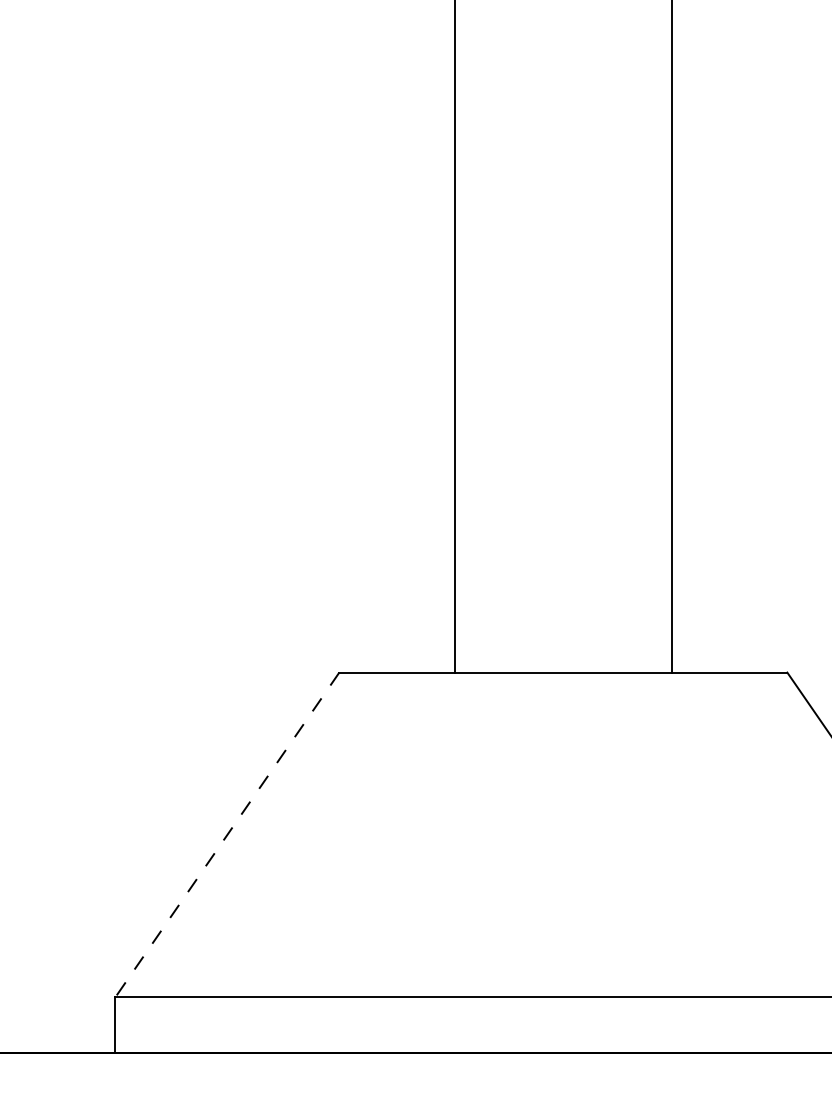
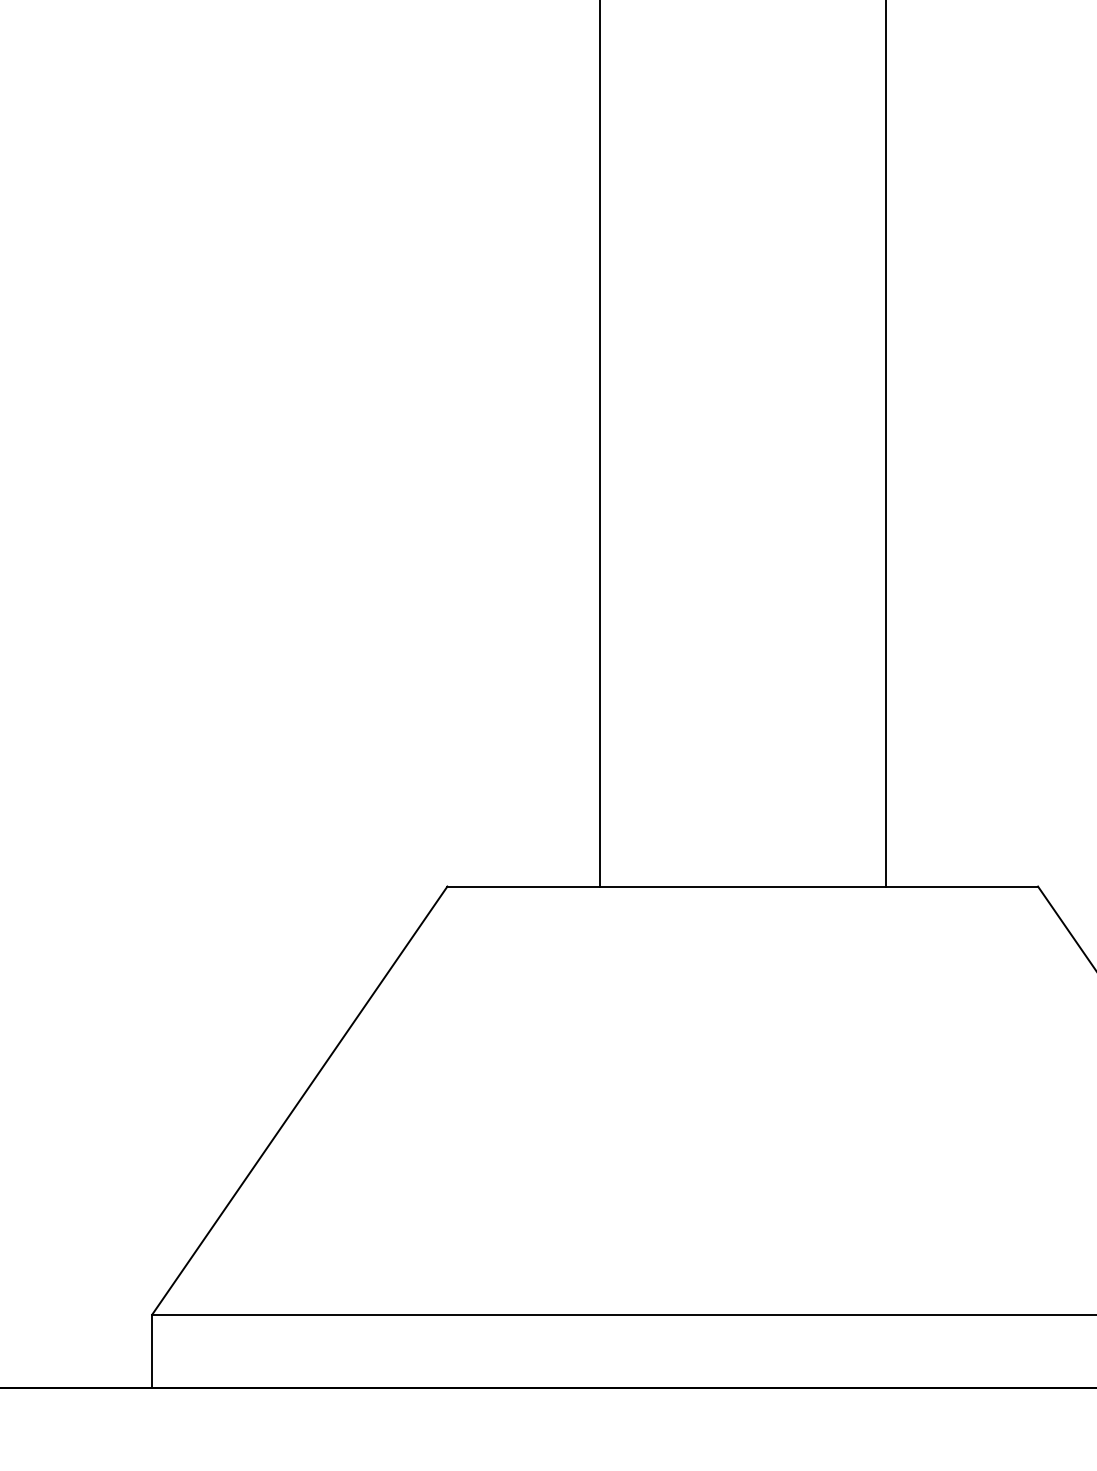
line: (227, 835) -> (300, 1101), dashed -> solid

